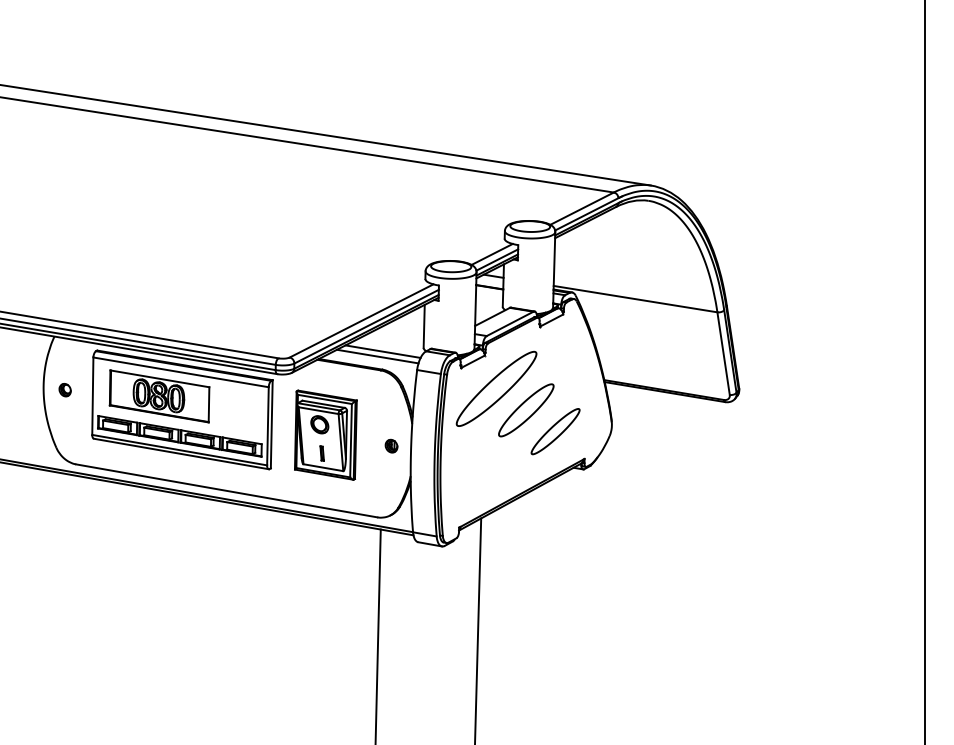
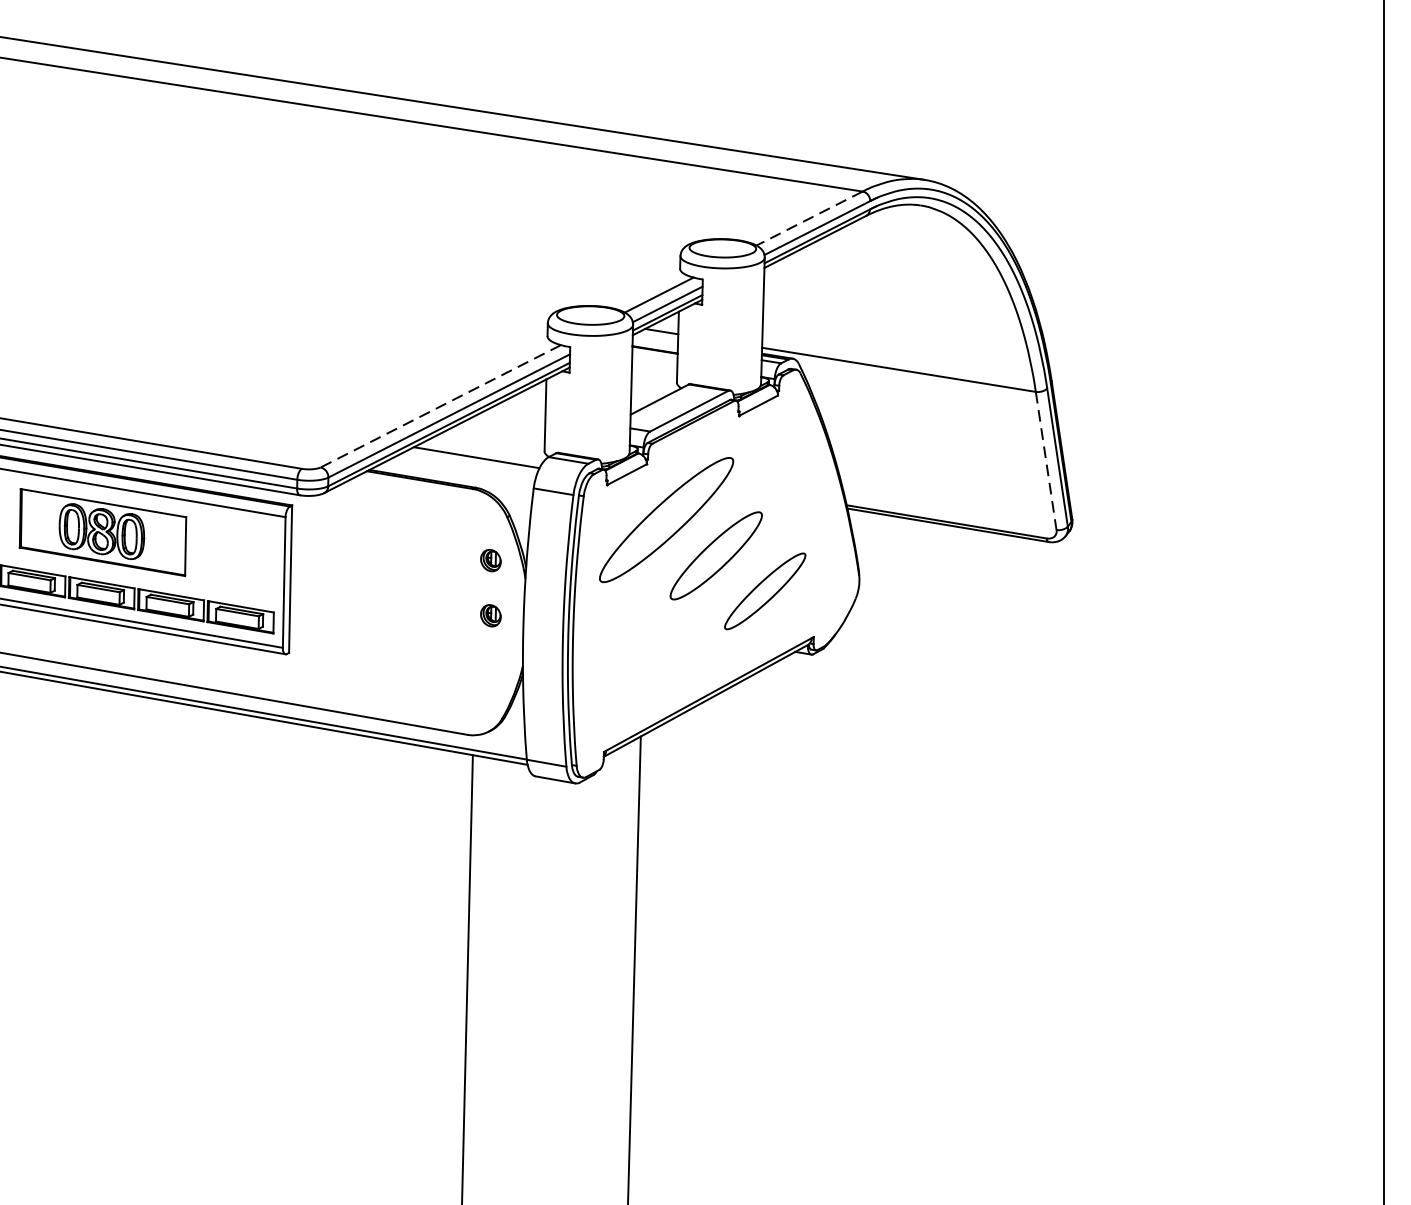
line: (582, 208) -> (810, 218), solid -> dashed
line: (361, 320) -> (440, 405), solid -> dashed
line: (723, 353) -> (1046, 460), solid -> dashed
line: (377, 356) -> (467, 465), removed
part: (391, 412) -> (490, 559), added
part: (325, 434) -> (380, 596), removed

